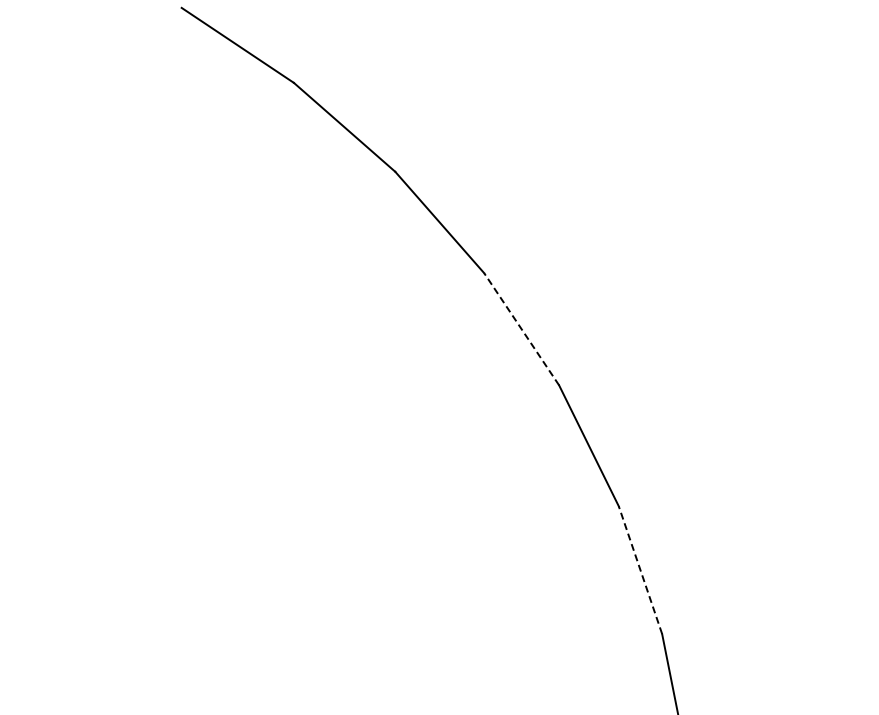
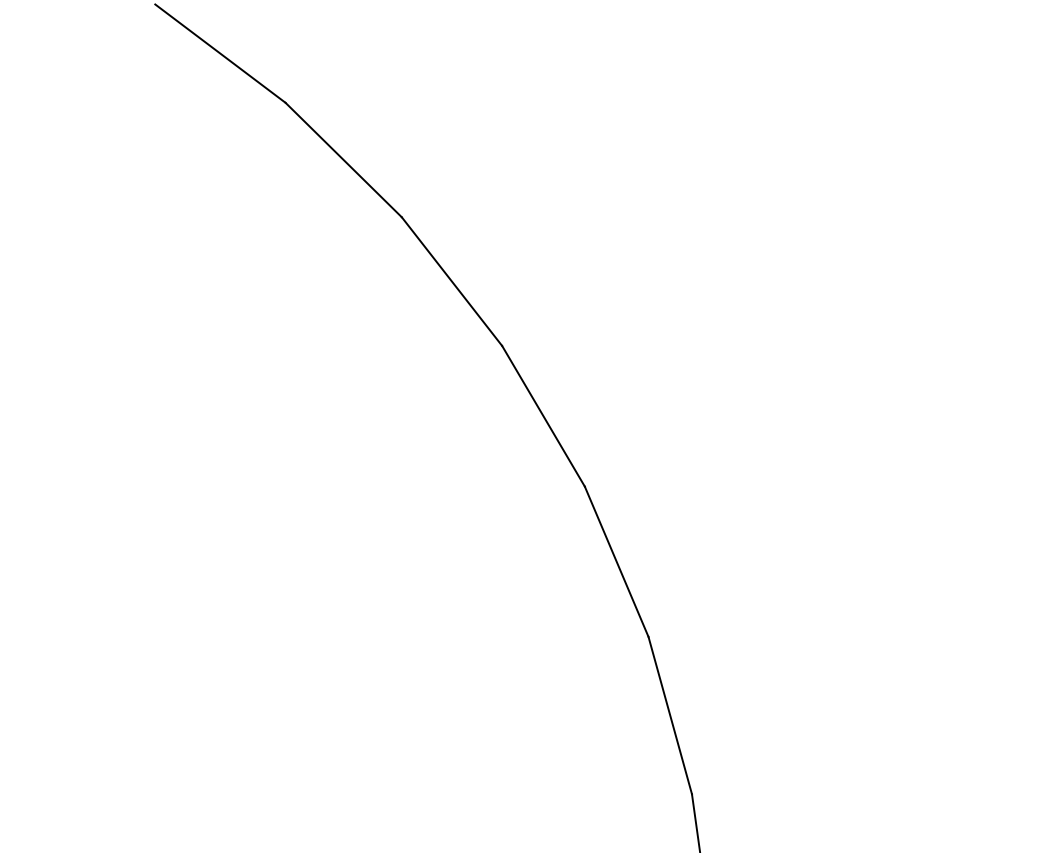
line: (521, 328) -> (543, 415), dashed -> solid
line: (640, 569) -> (670, 714), dashed -> solid

